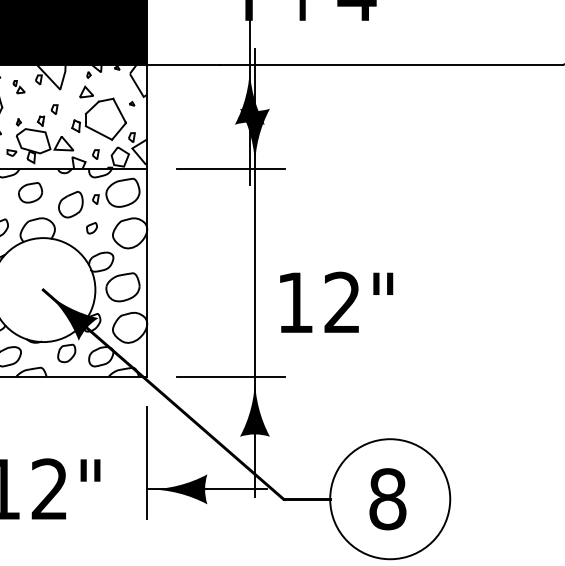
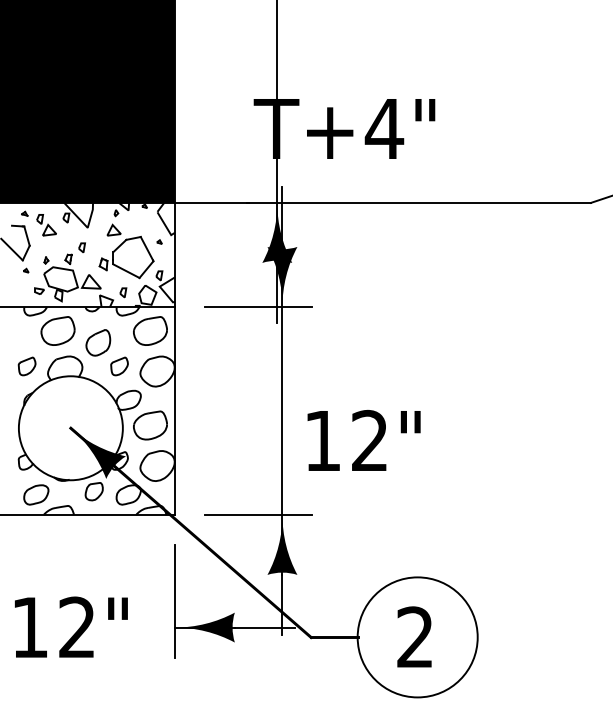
part: (19, 87) -> (46, 225), size x1.67
part: (30, 192) -> (57, 330), size x1.43
part: (96, 199) -> (123, 337), removed
part: (92, 228) -> (119, 366), size x1.67
text: (388, 499) -> (415, 637), 8 -> 2

